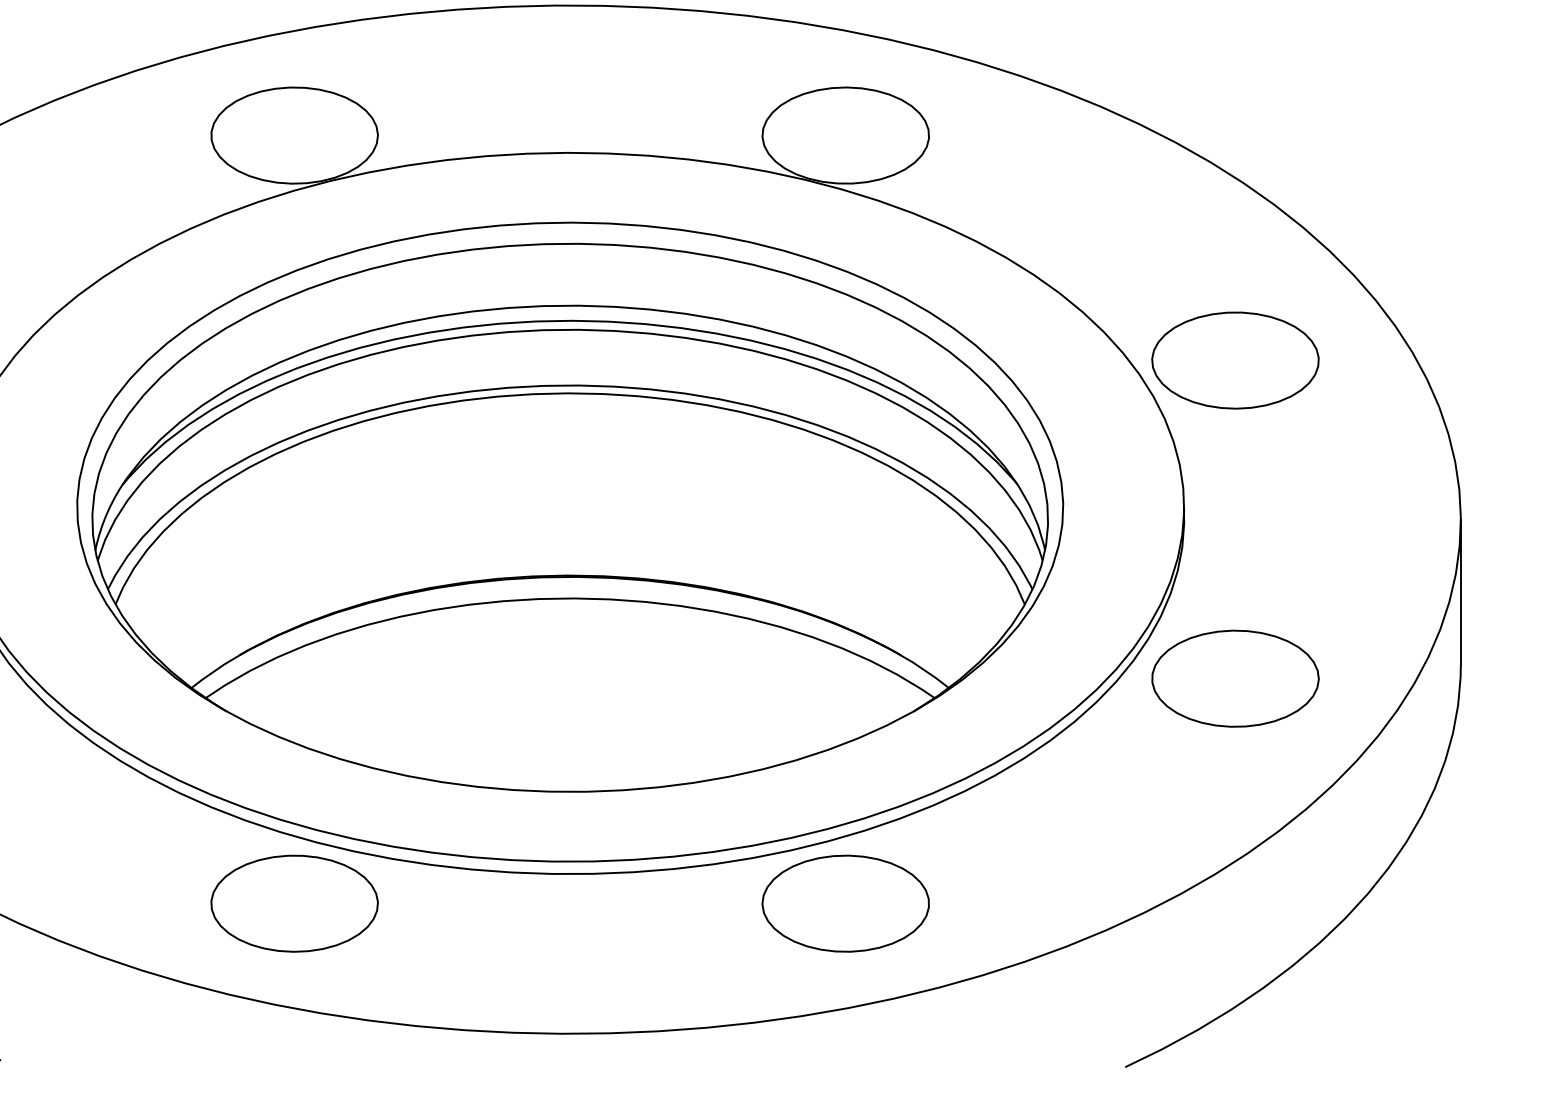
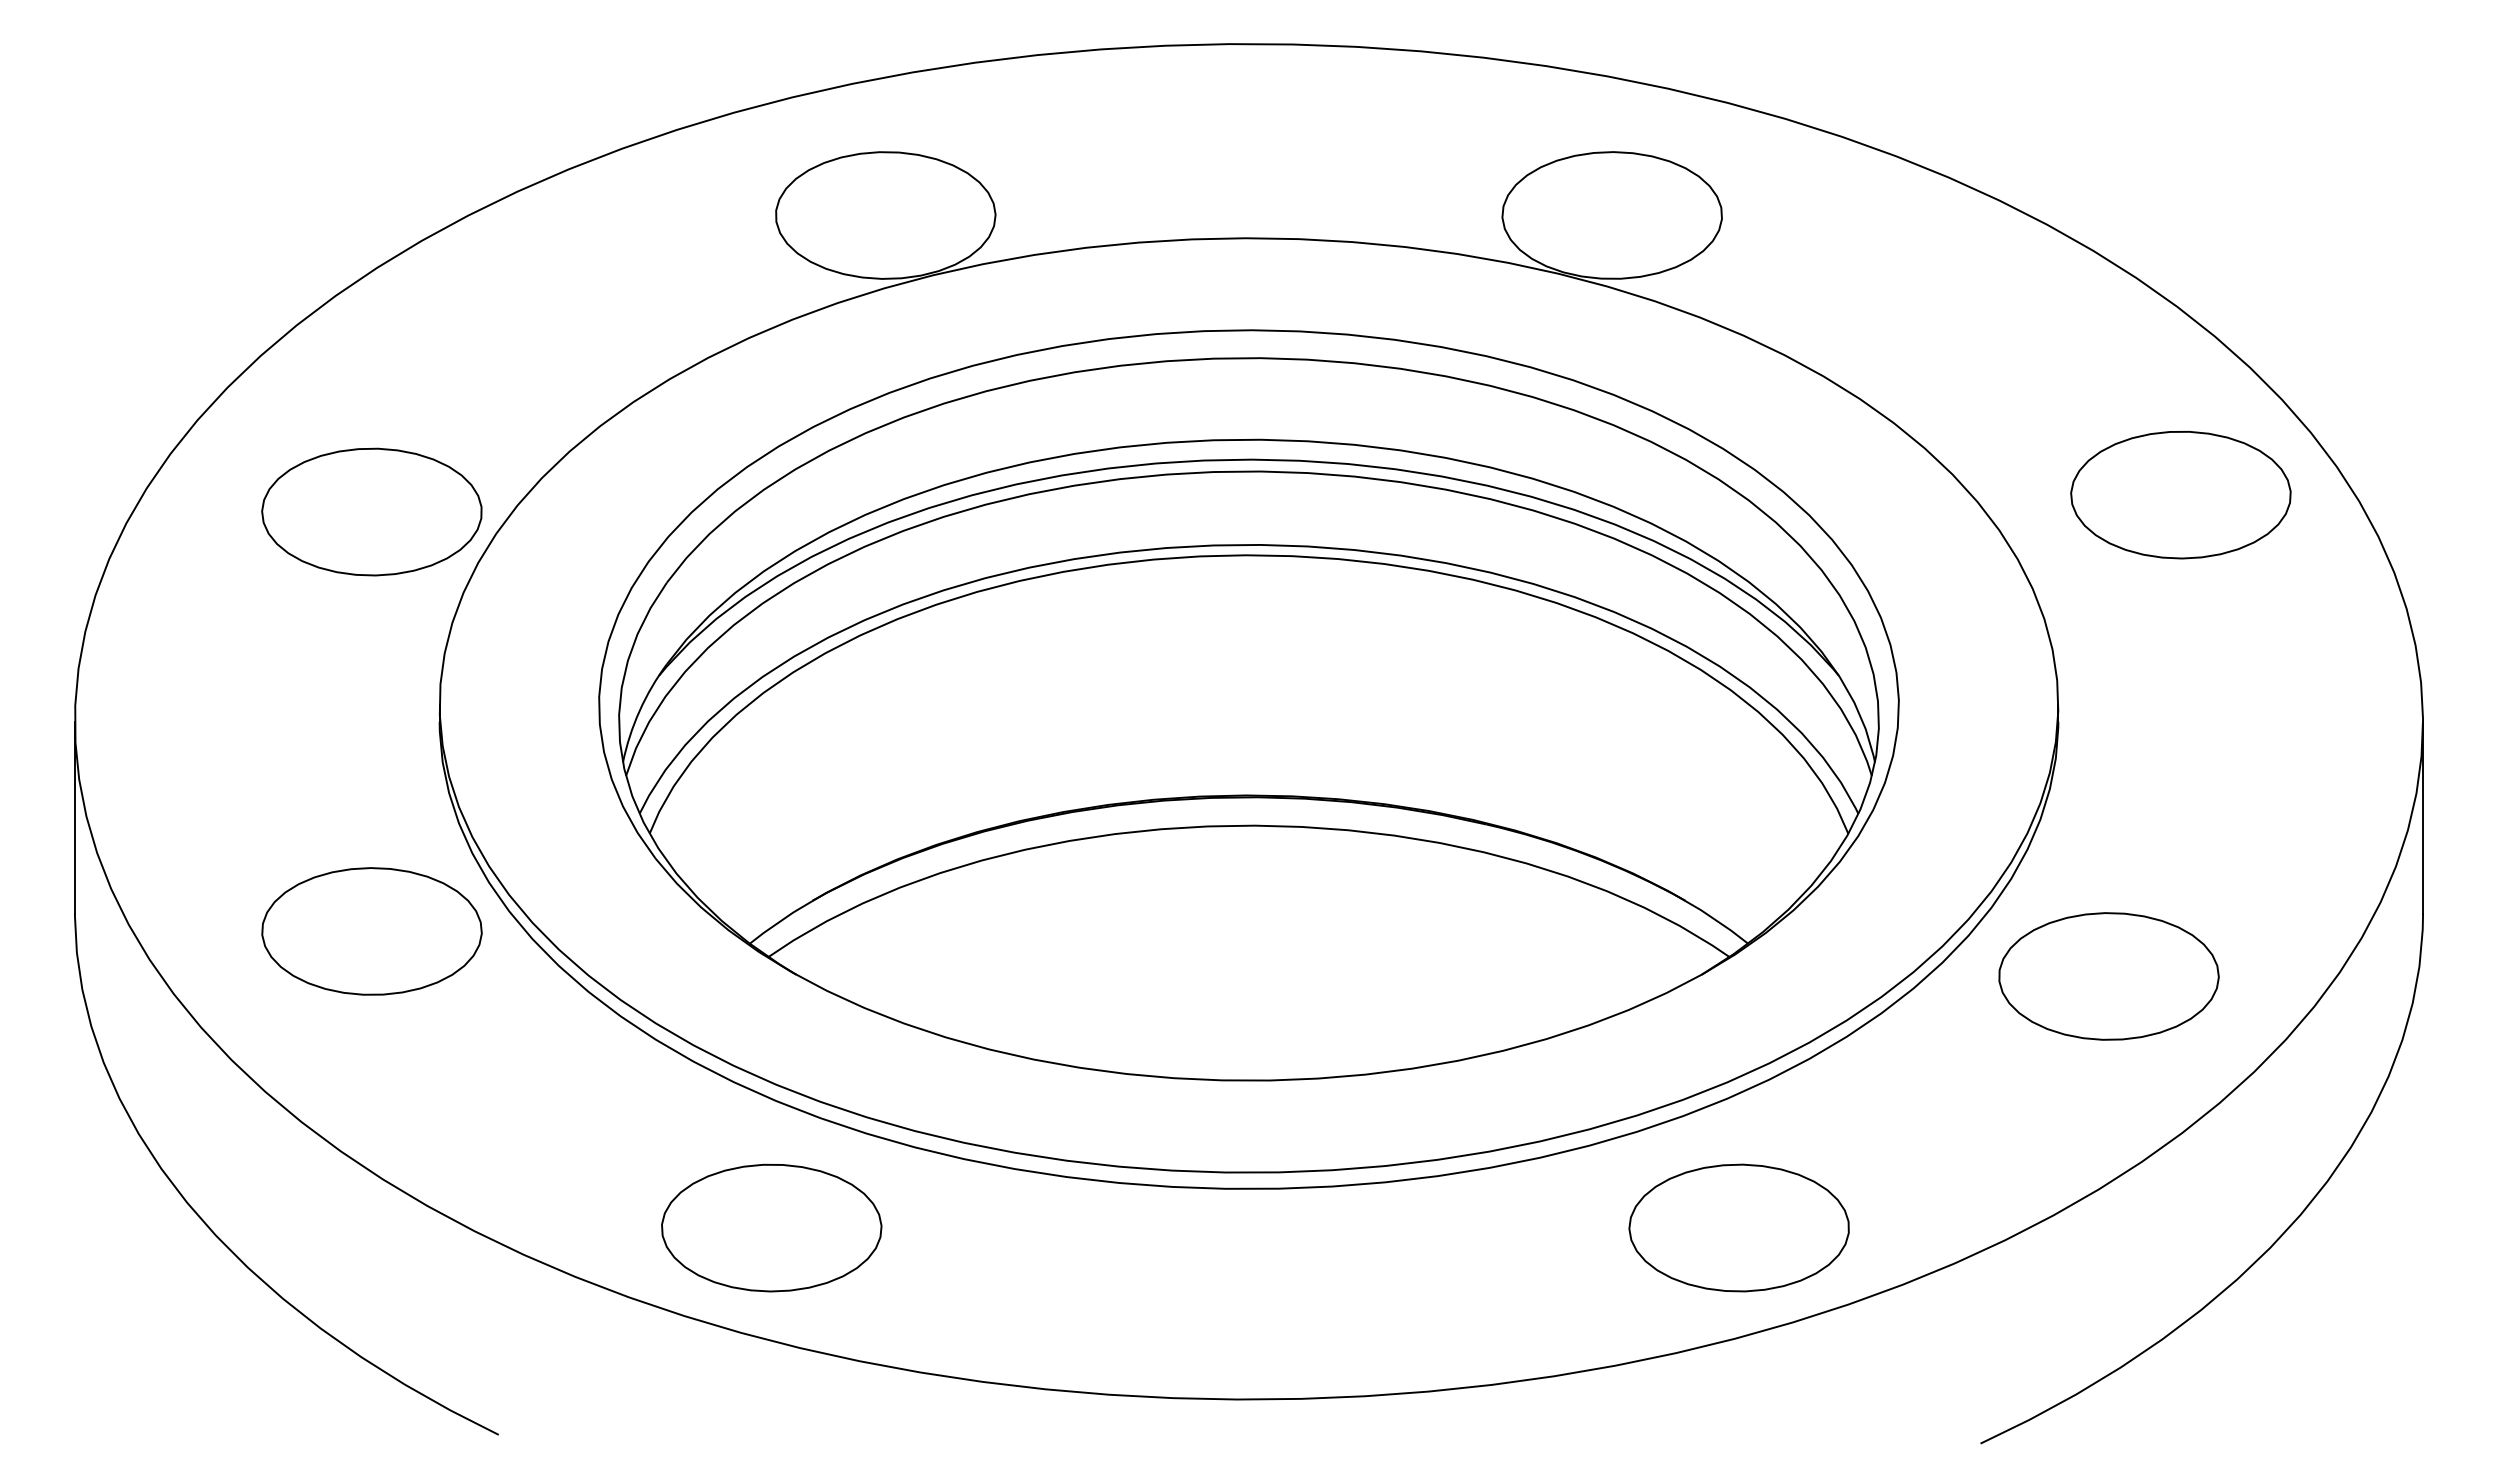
part: (1235, 360) -> (2180, 494), moved
part: (1235, 678) -> (2108, 976), moved
part: (294, 903) -> (771, 1227), moved
part: (845, 903) -> (1738, 1227), moved

